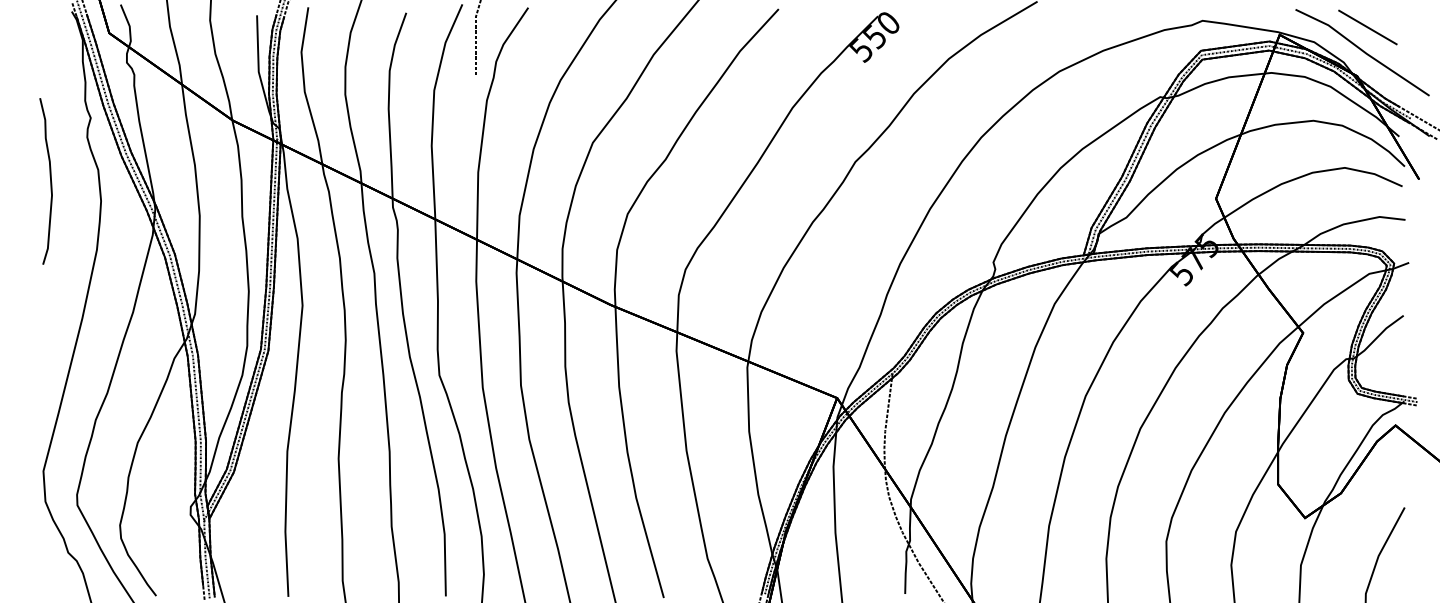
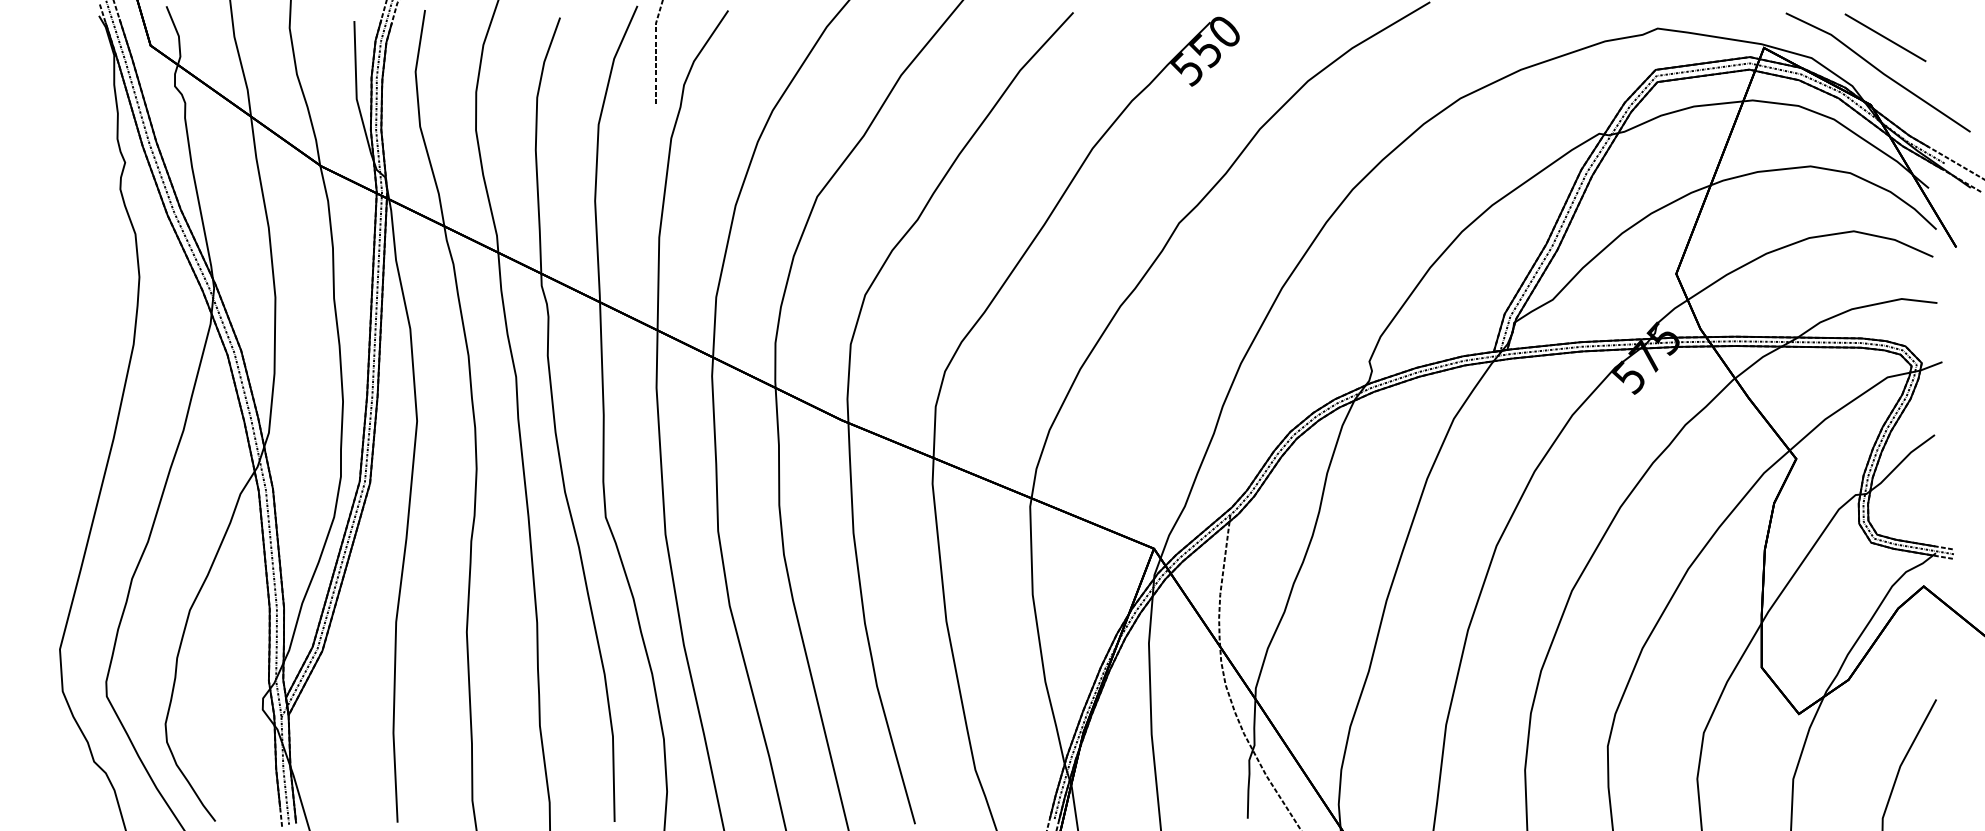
curve: (50, 181) -> (69, 250), removed

